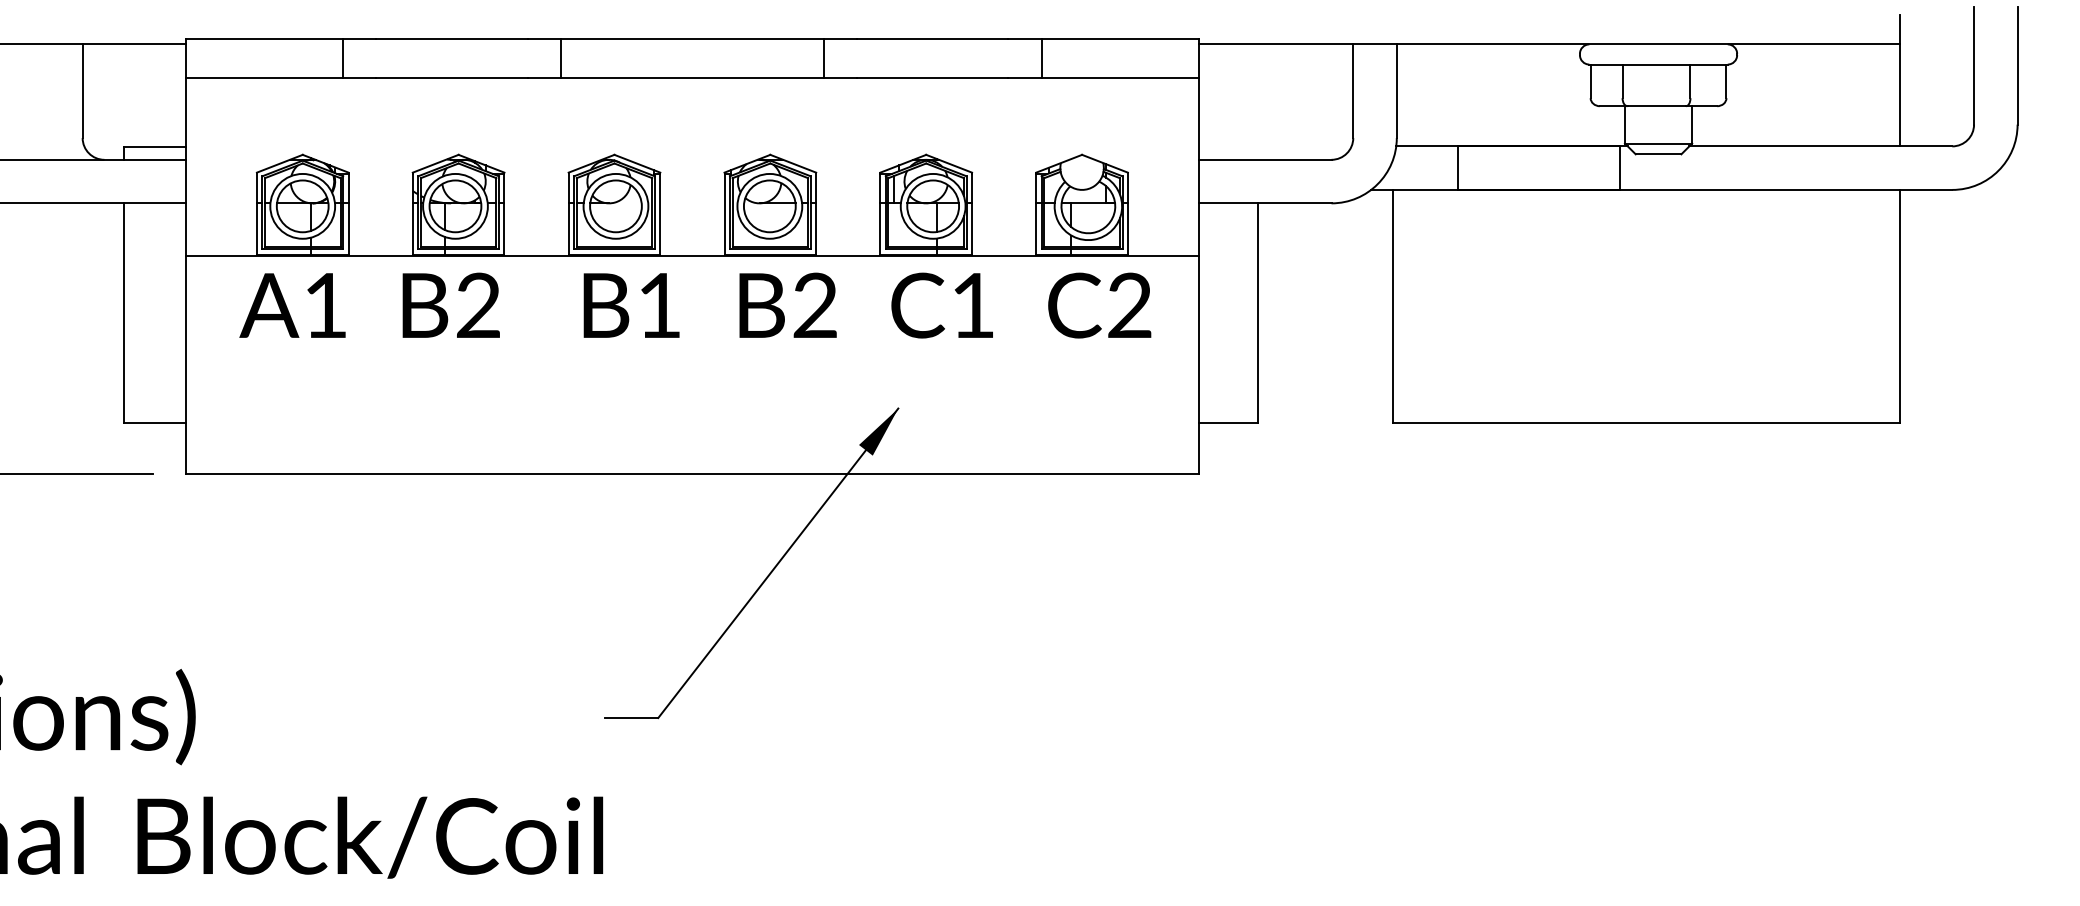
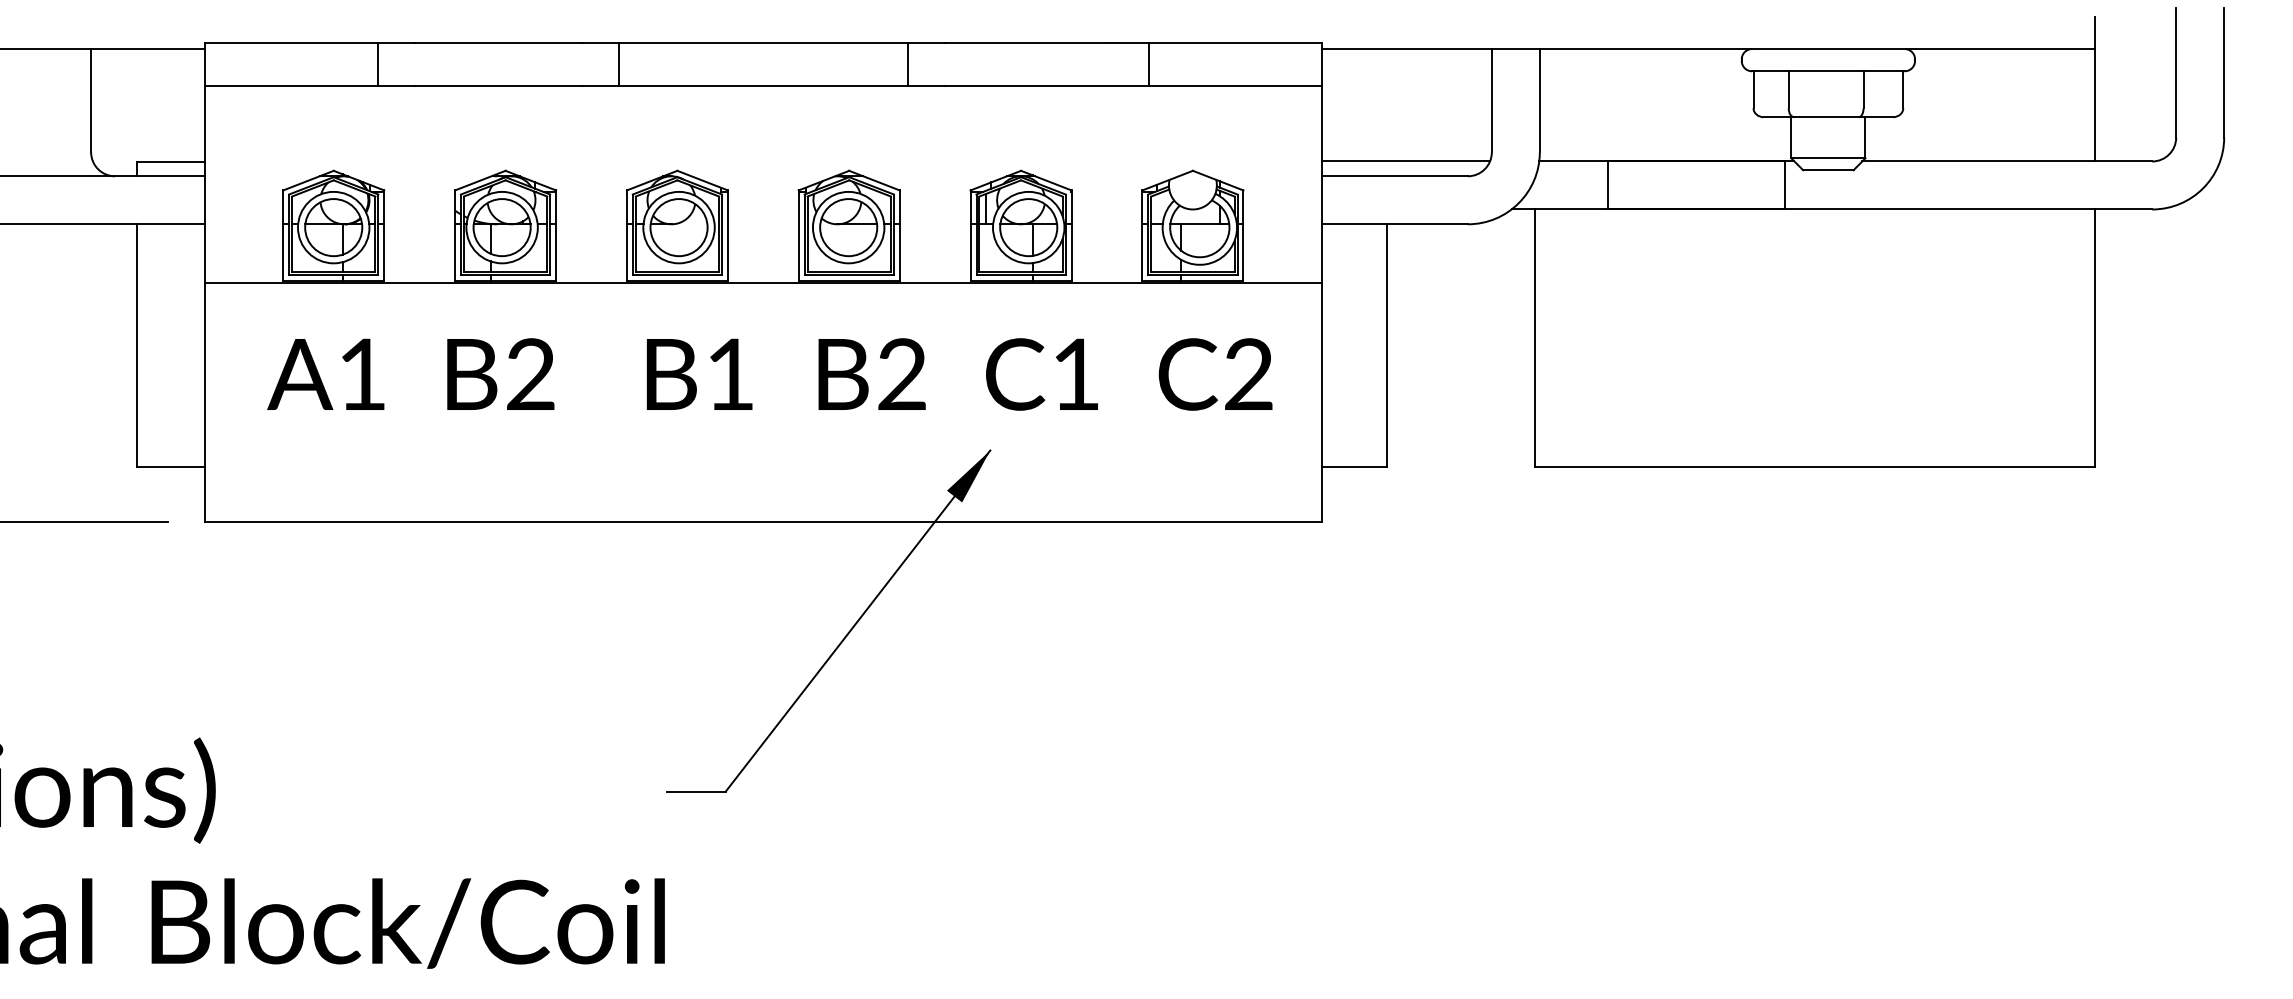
line: (1274, 146) -> (1405, 161), added
text: (695, 305) -> (770, 374), moved

